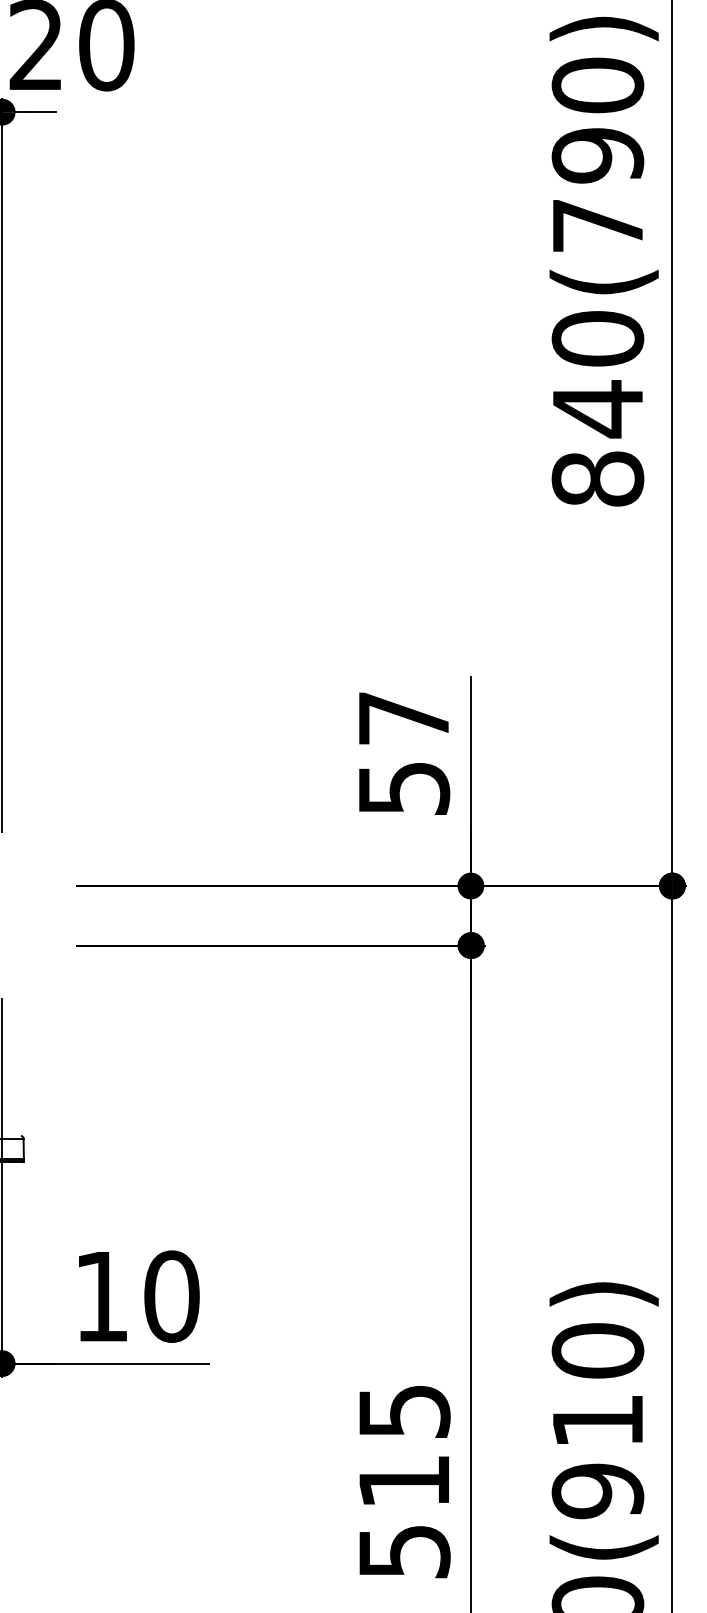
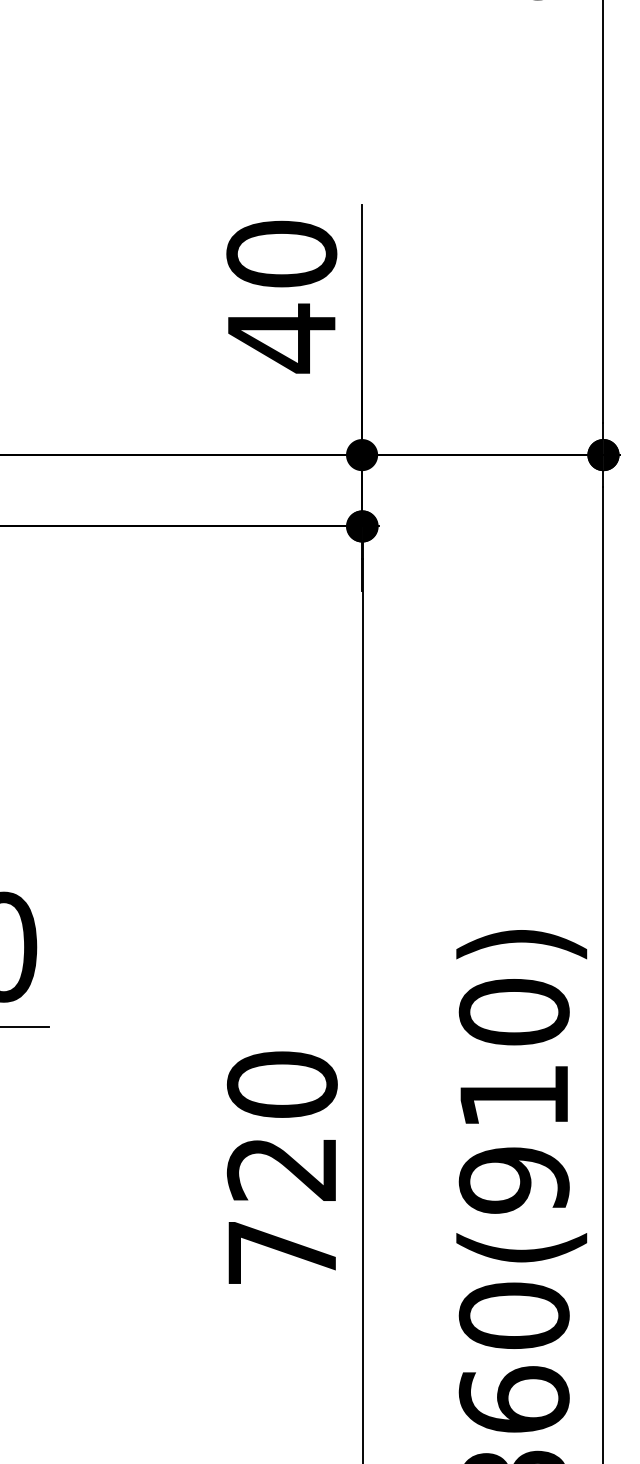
text: (403, 754) -> (281, 297), 57 -> 40
text: (404, 1480) -> (282, 1167), 515 -> 720

